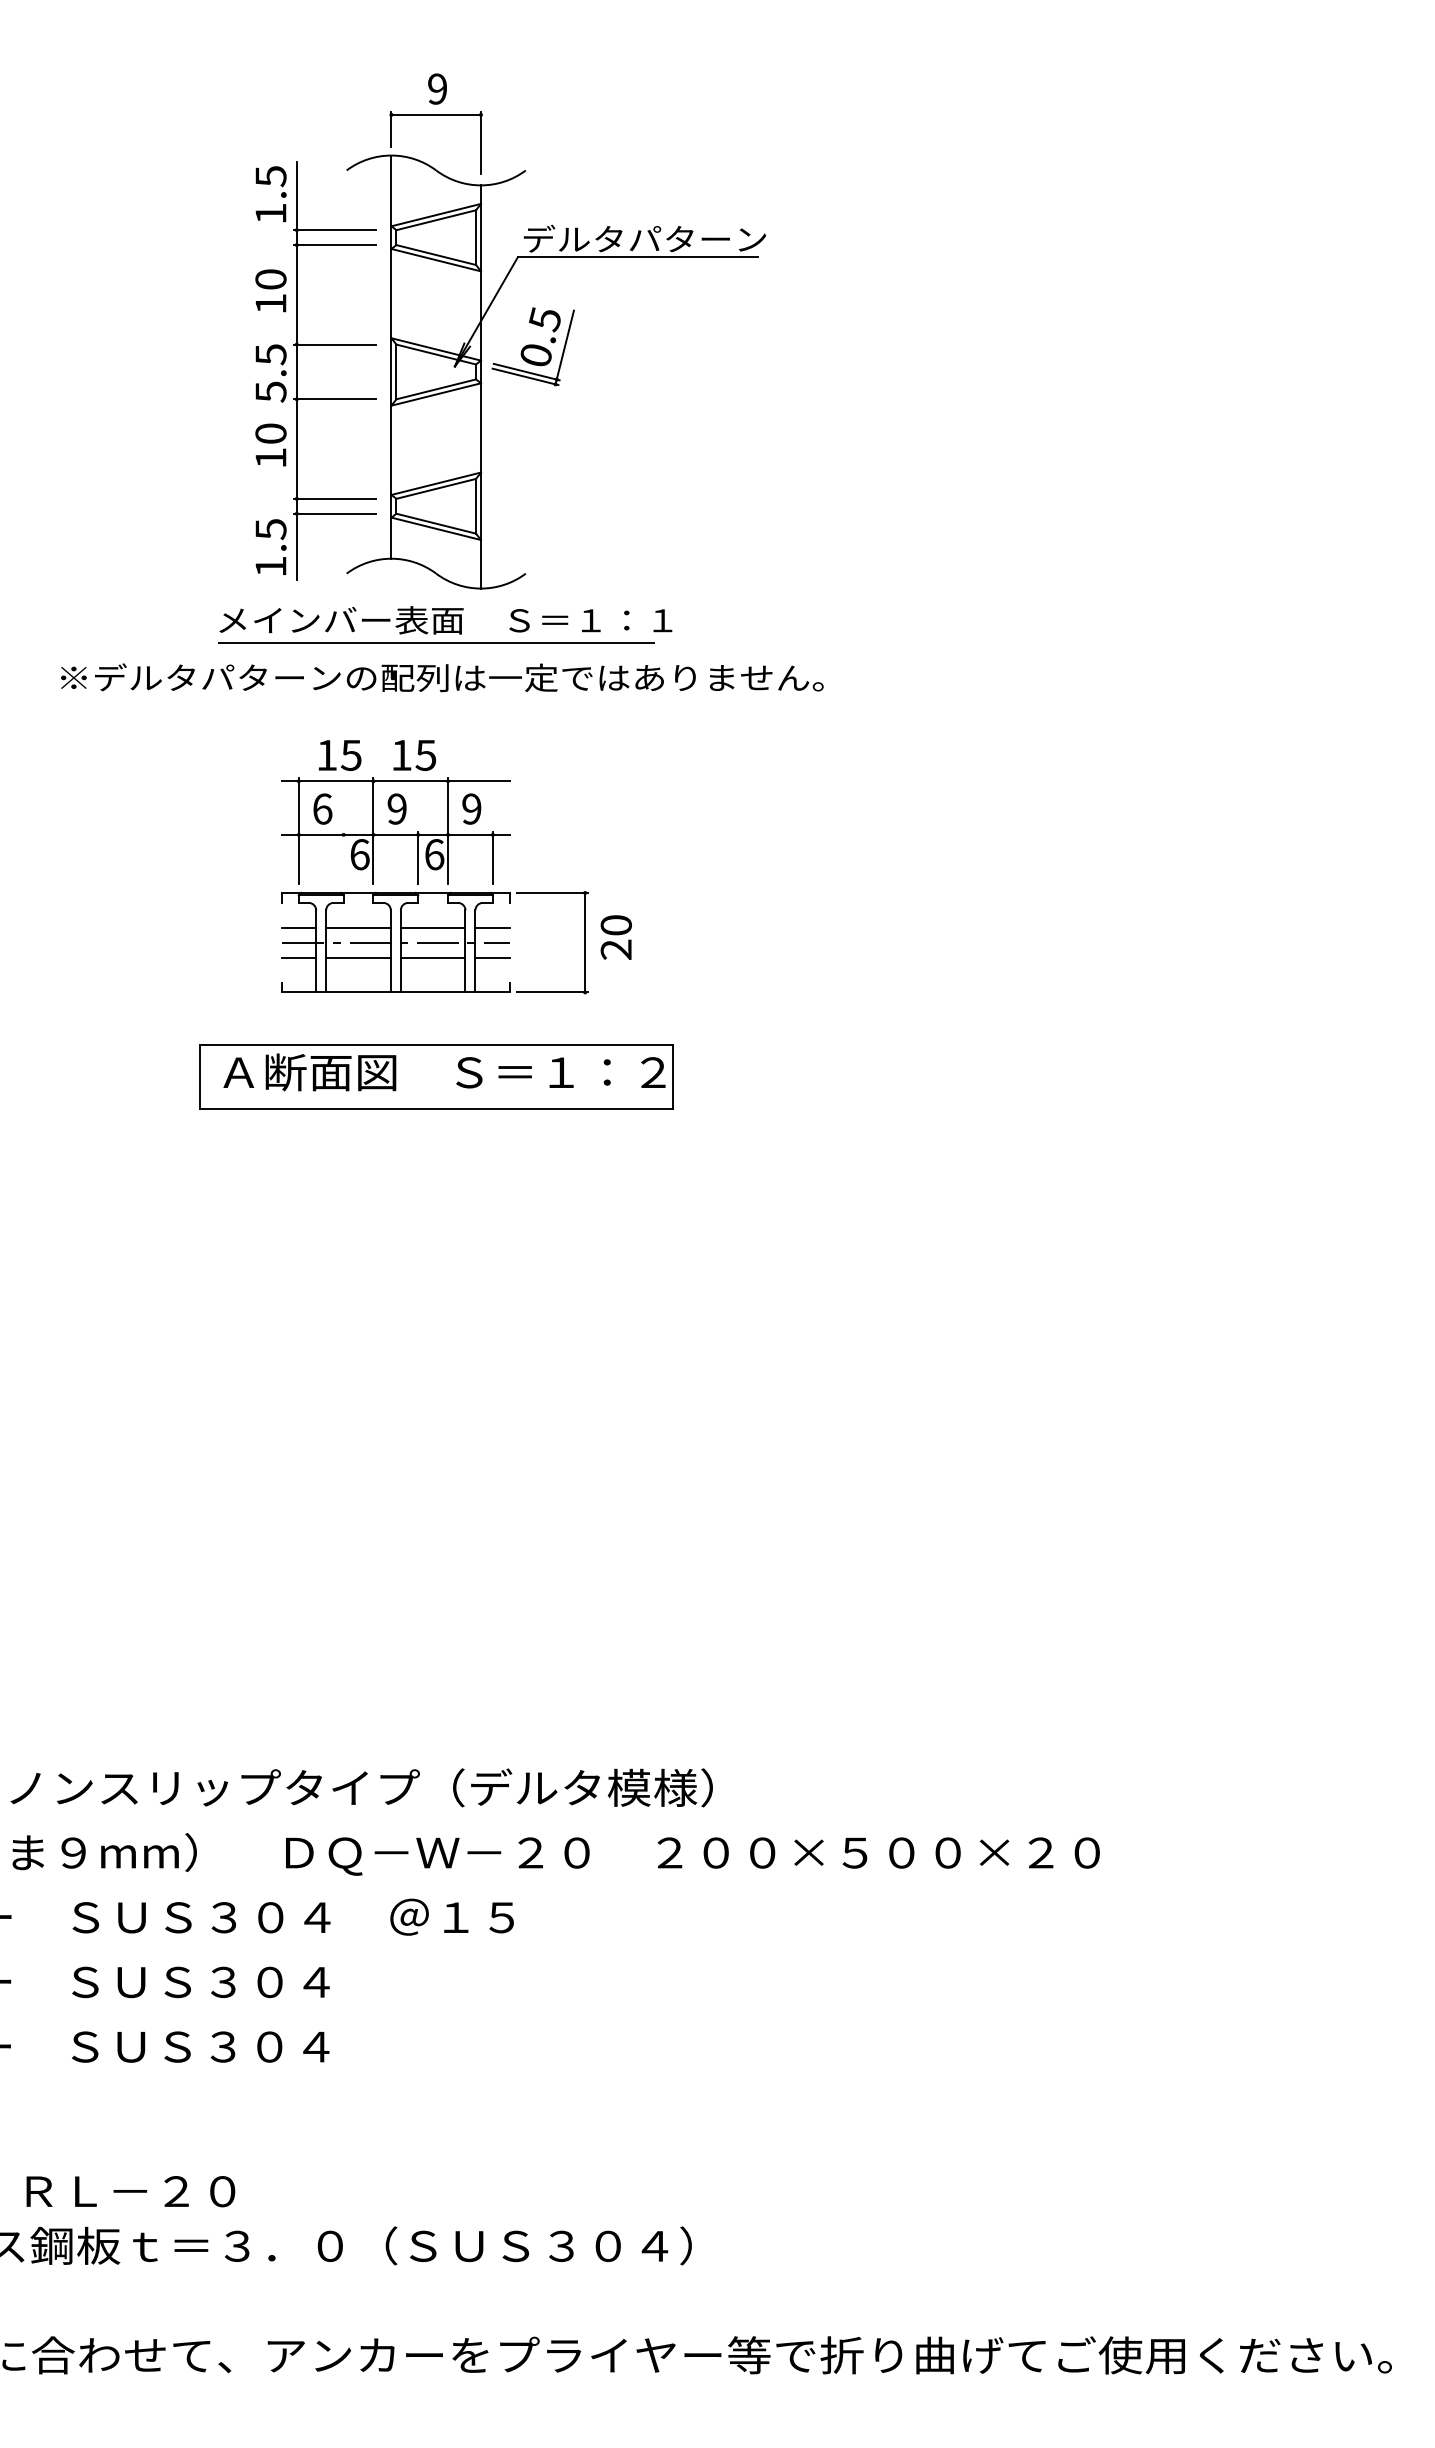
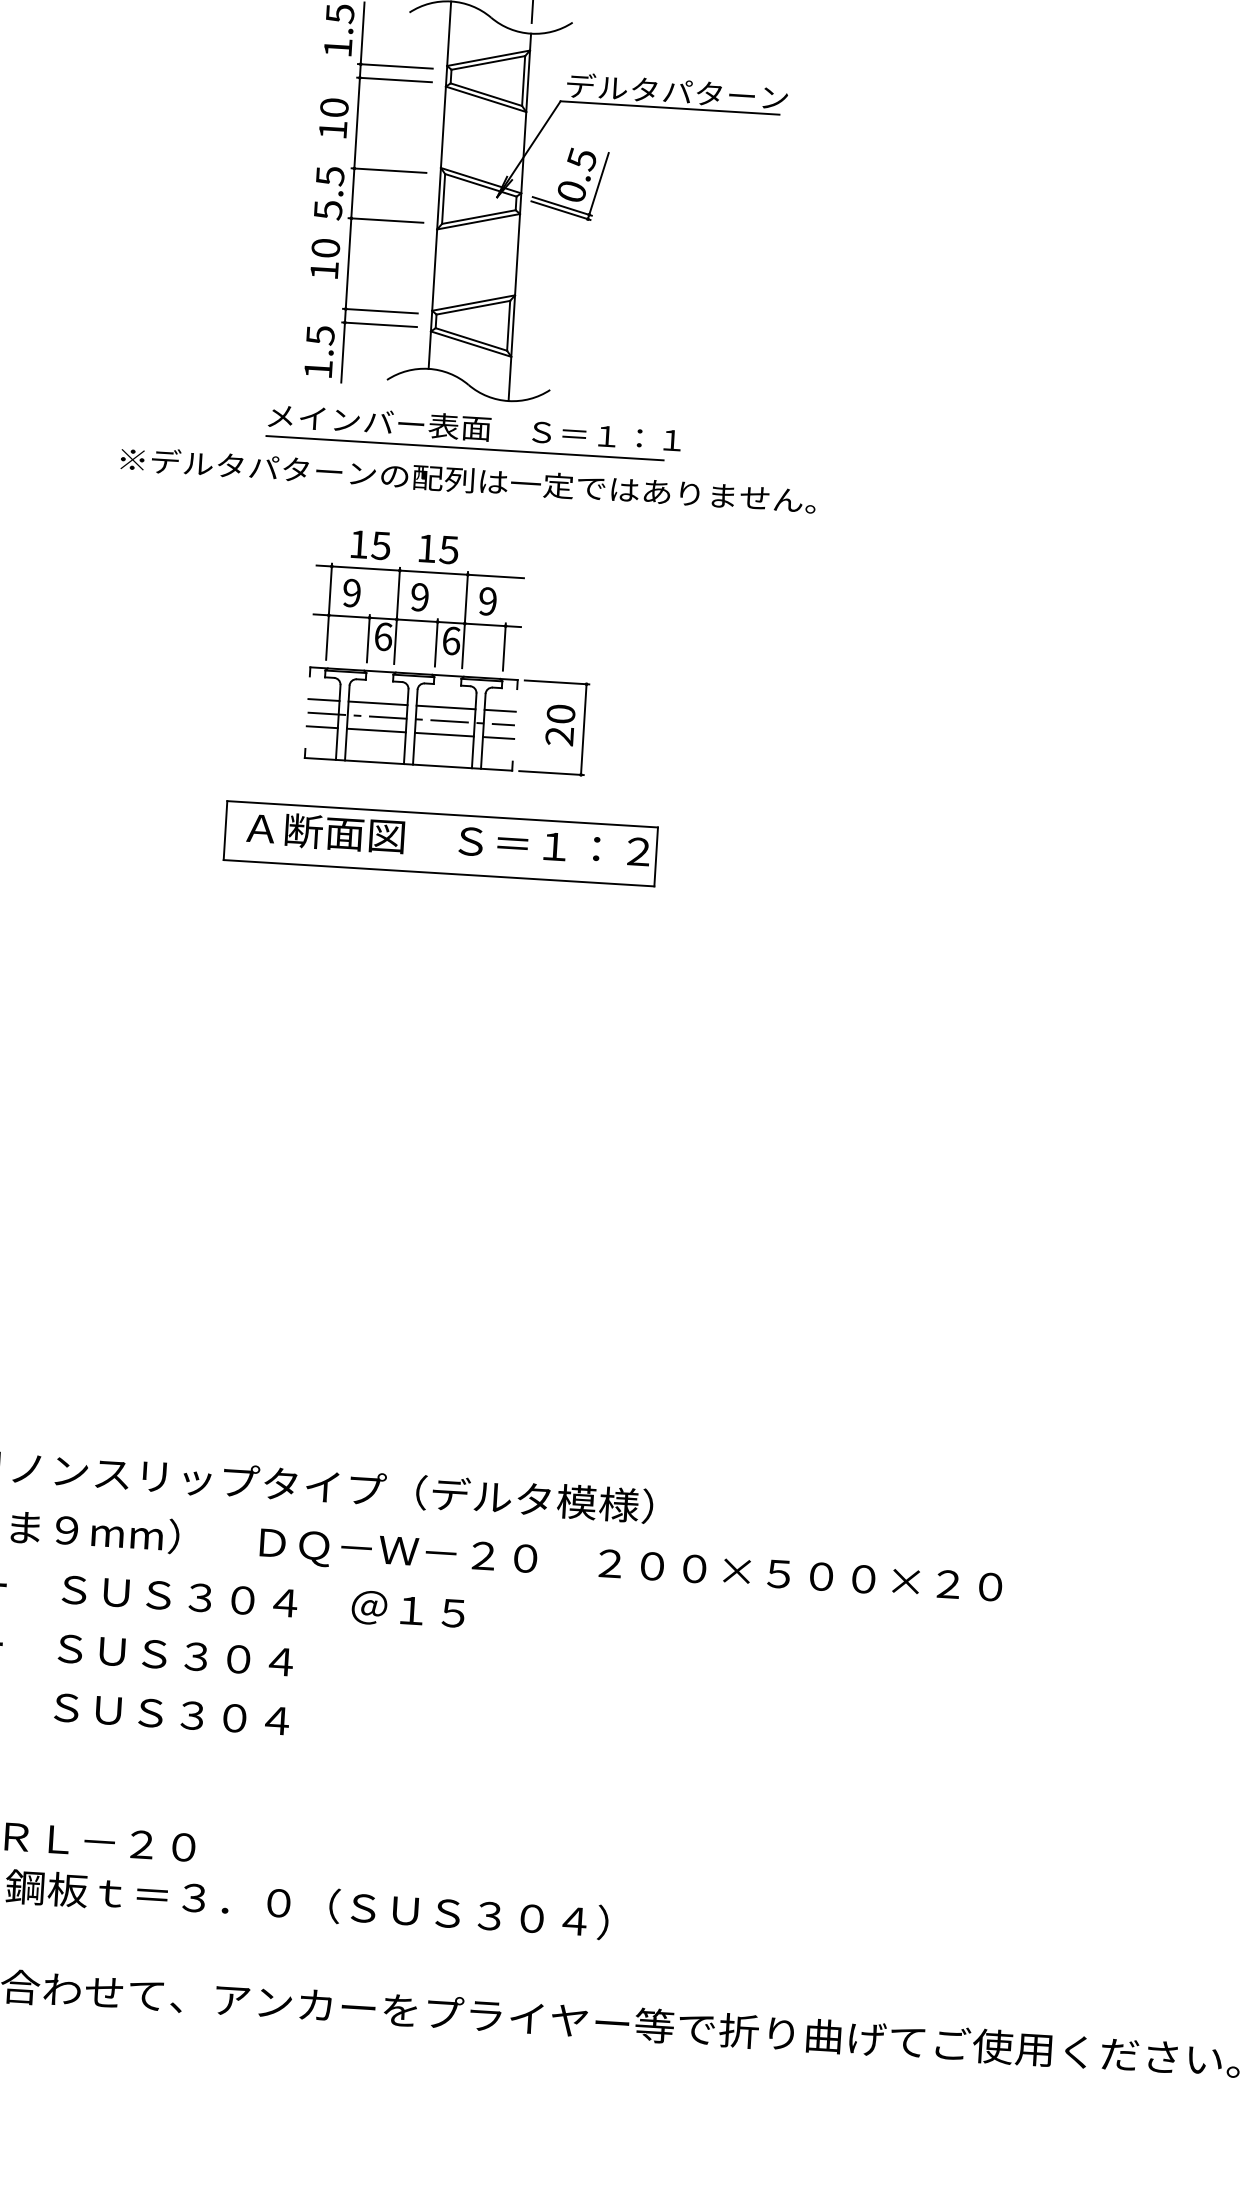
text: (322, 808) -> (351, 592), 6 -> 9
line: (343, 857) -> (368, 638), added
text: (615, 937) -> (559, 725), moved

